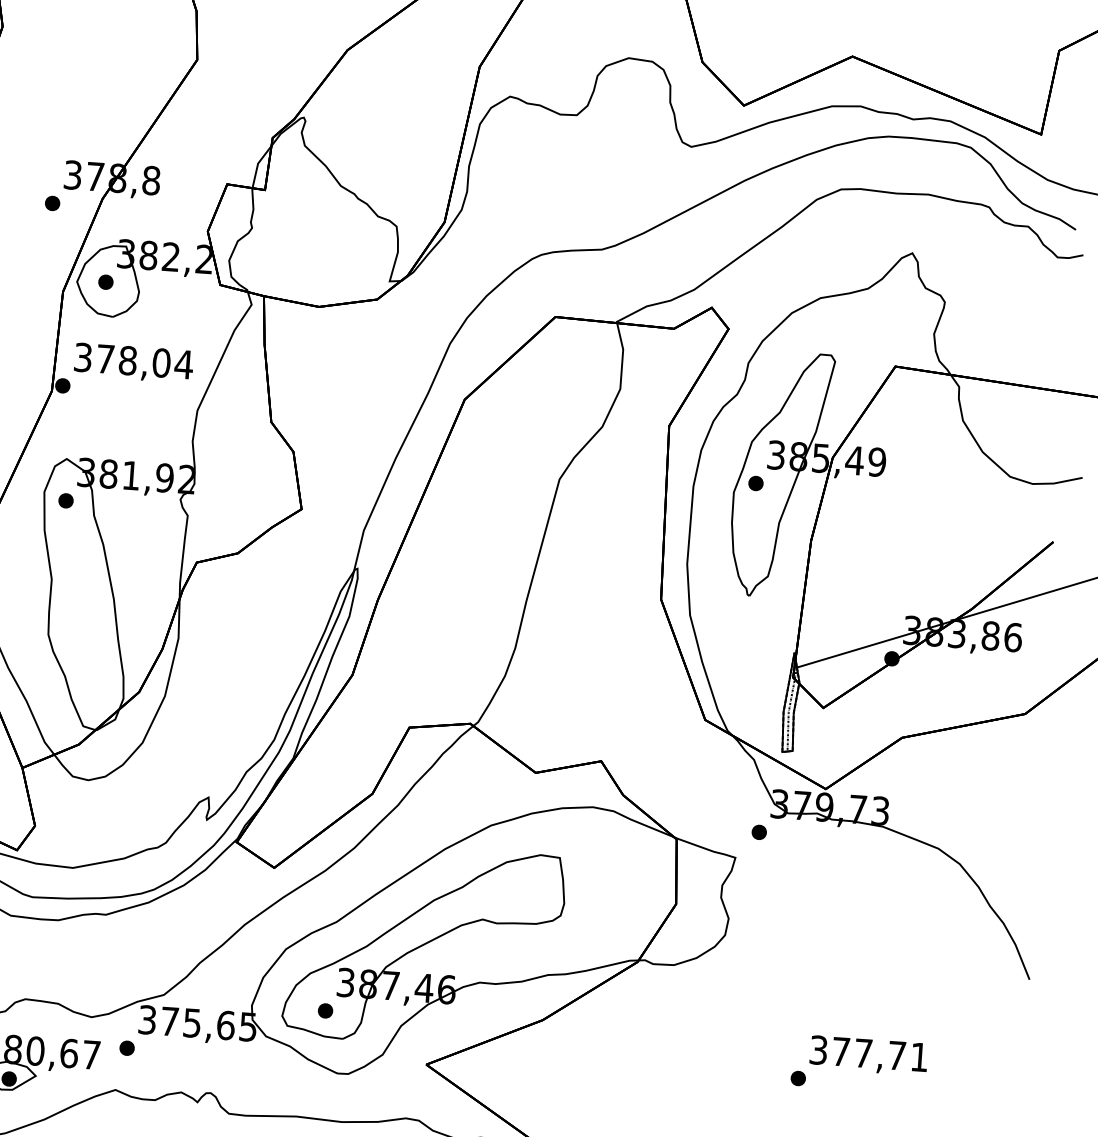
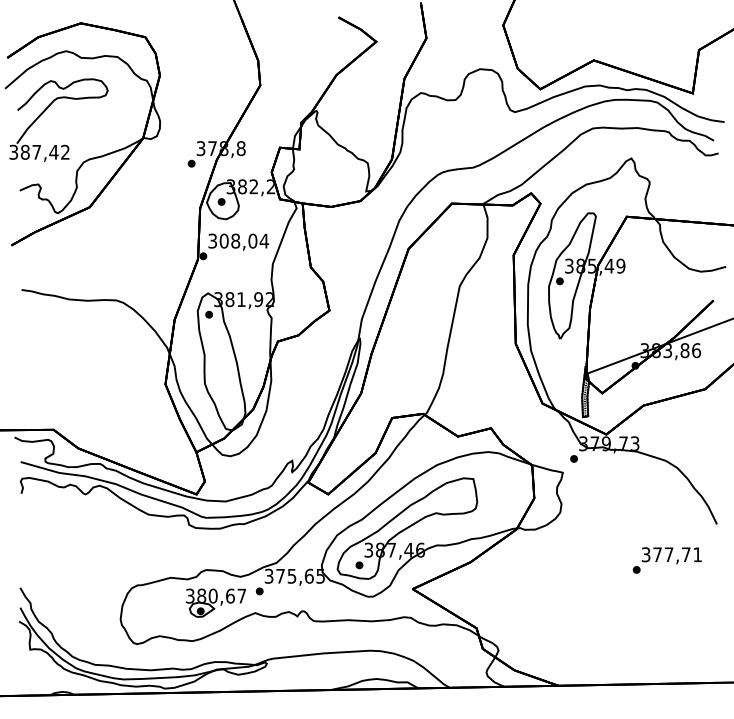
text: (104, 357) -> (223, 240), 378,04 -> 308,04
text: (857, 1064) -> (666, 560), moved

